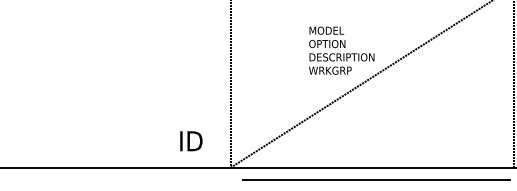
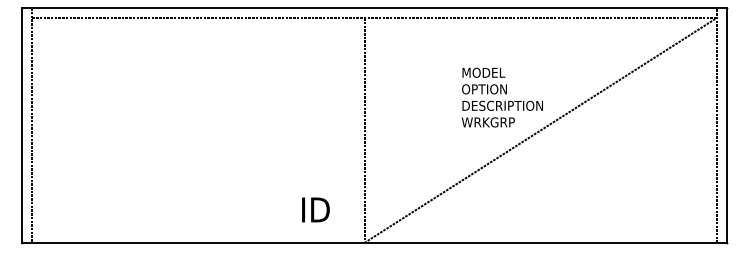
line: (376, 179) -> (545, 257), removed

